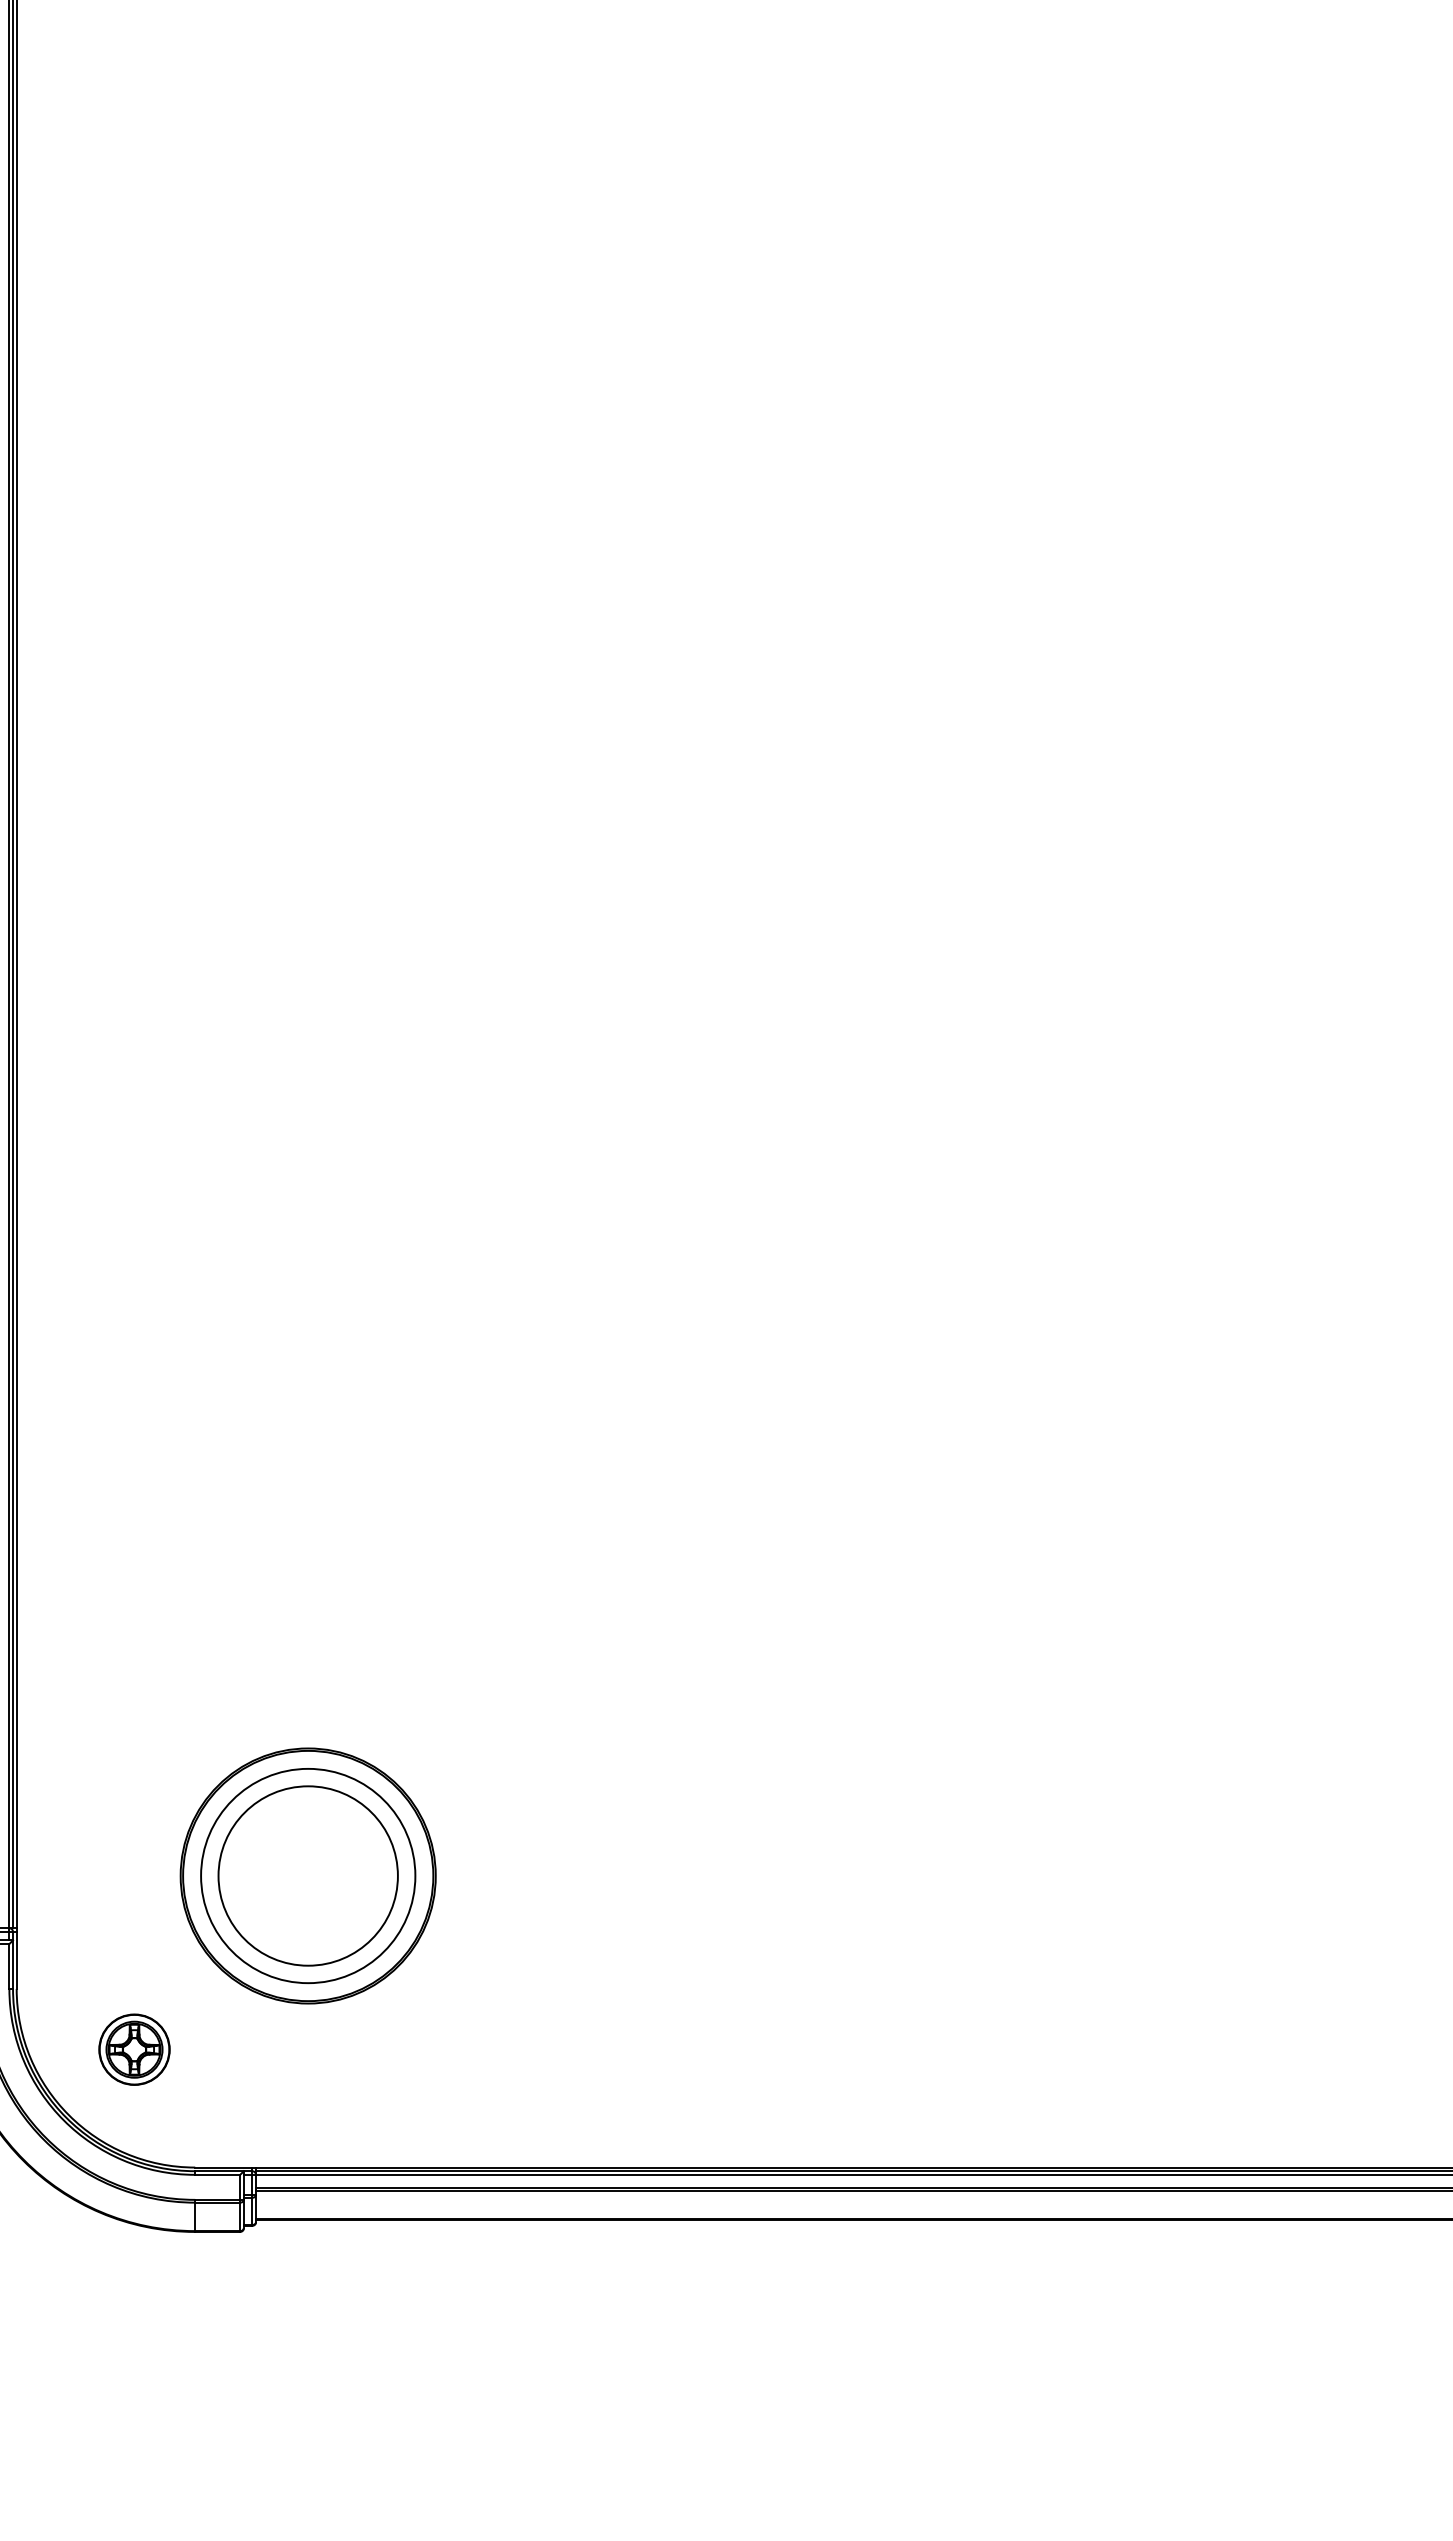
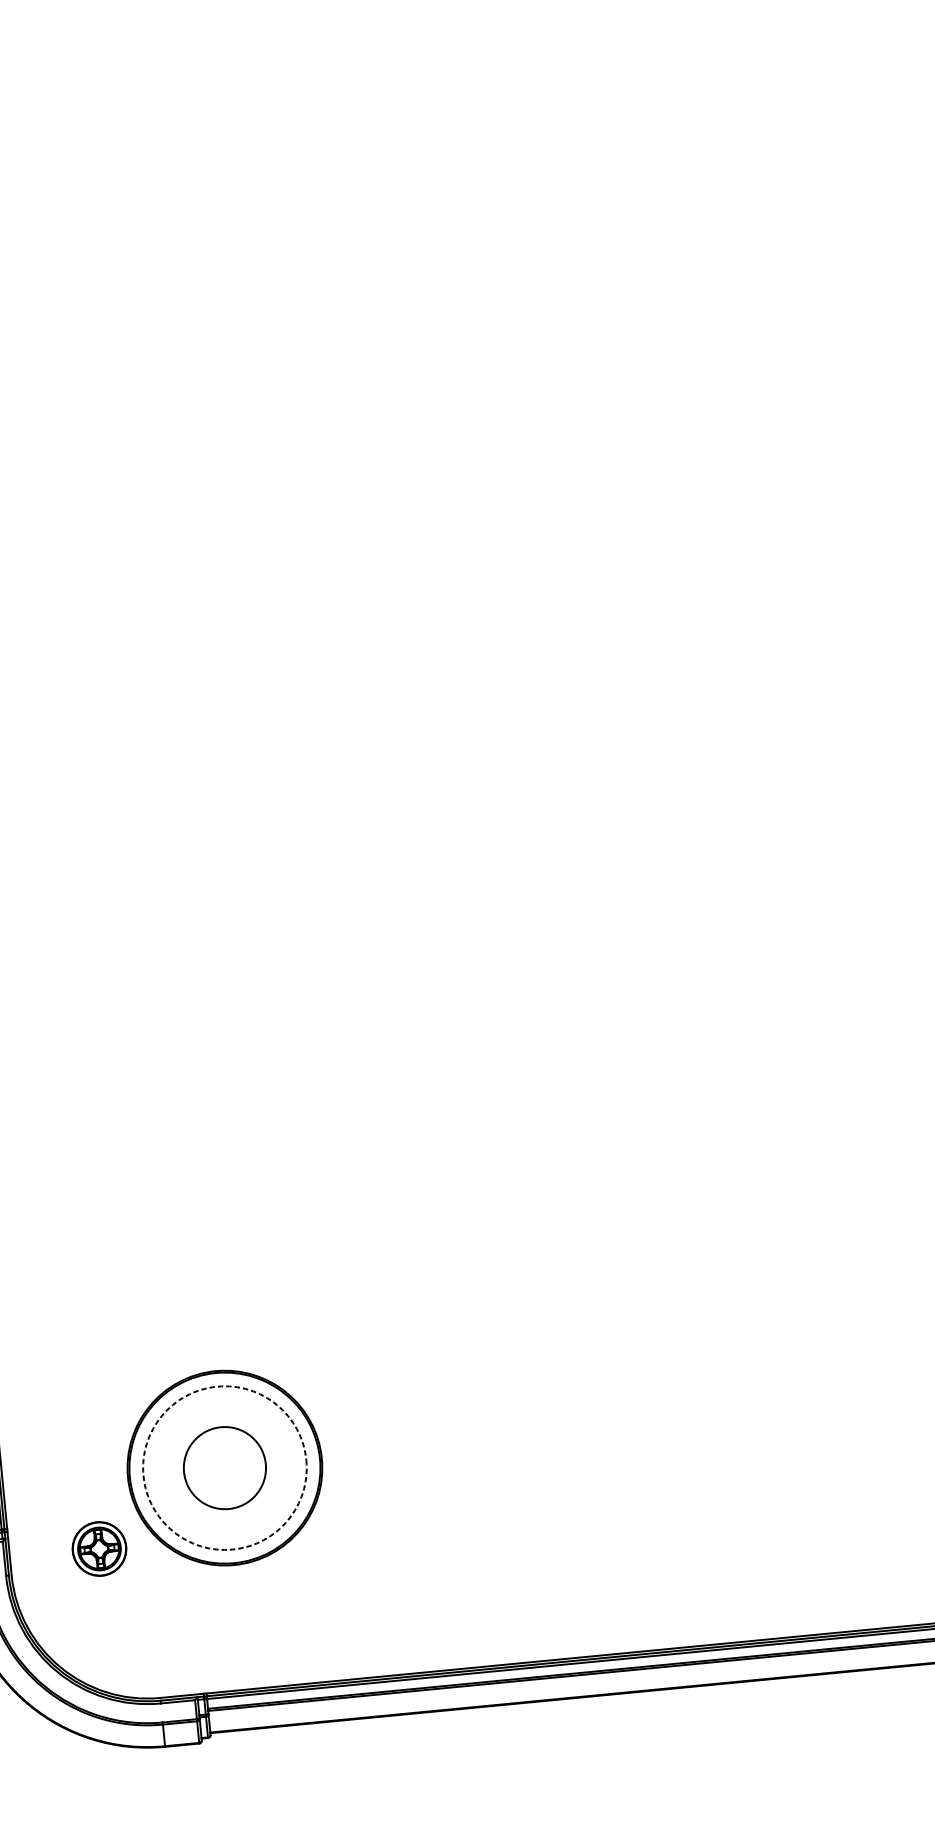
circle: (307, 1875) -> (224, 1467), size x0.6
circle: (308, 1875) -> (225, 1467), solid -> dashed
part: (134, 2049) -> (99, 1548), moved

